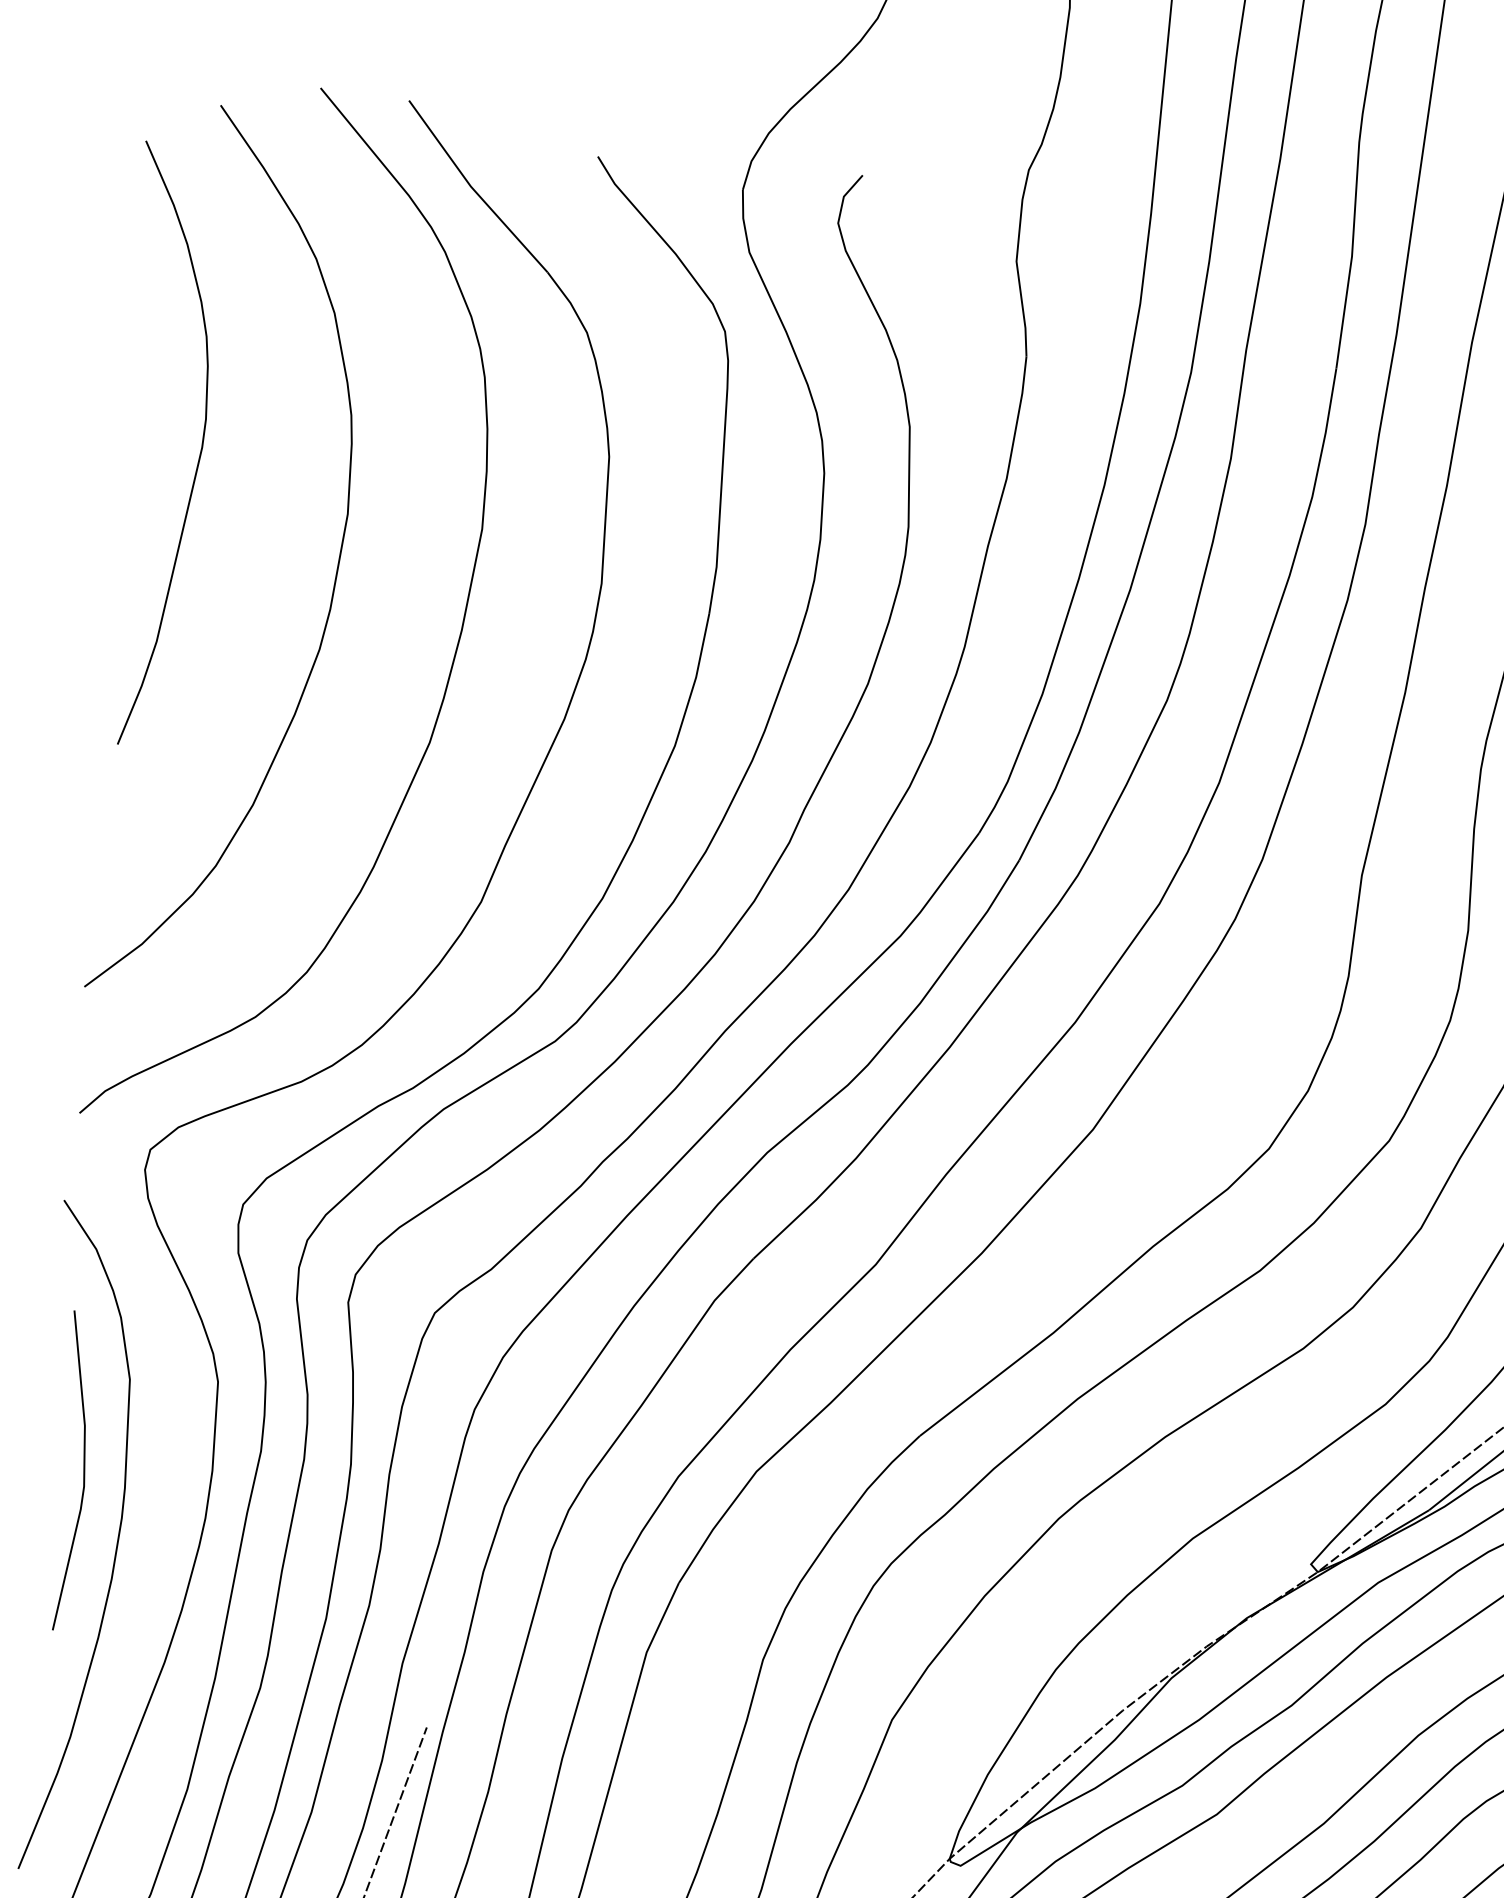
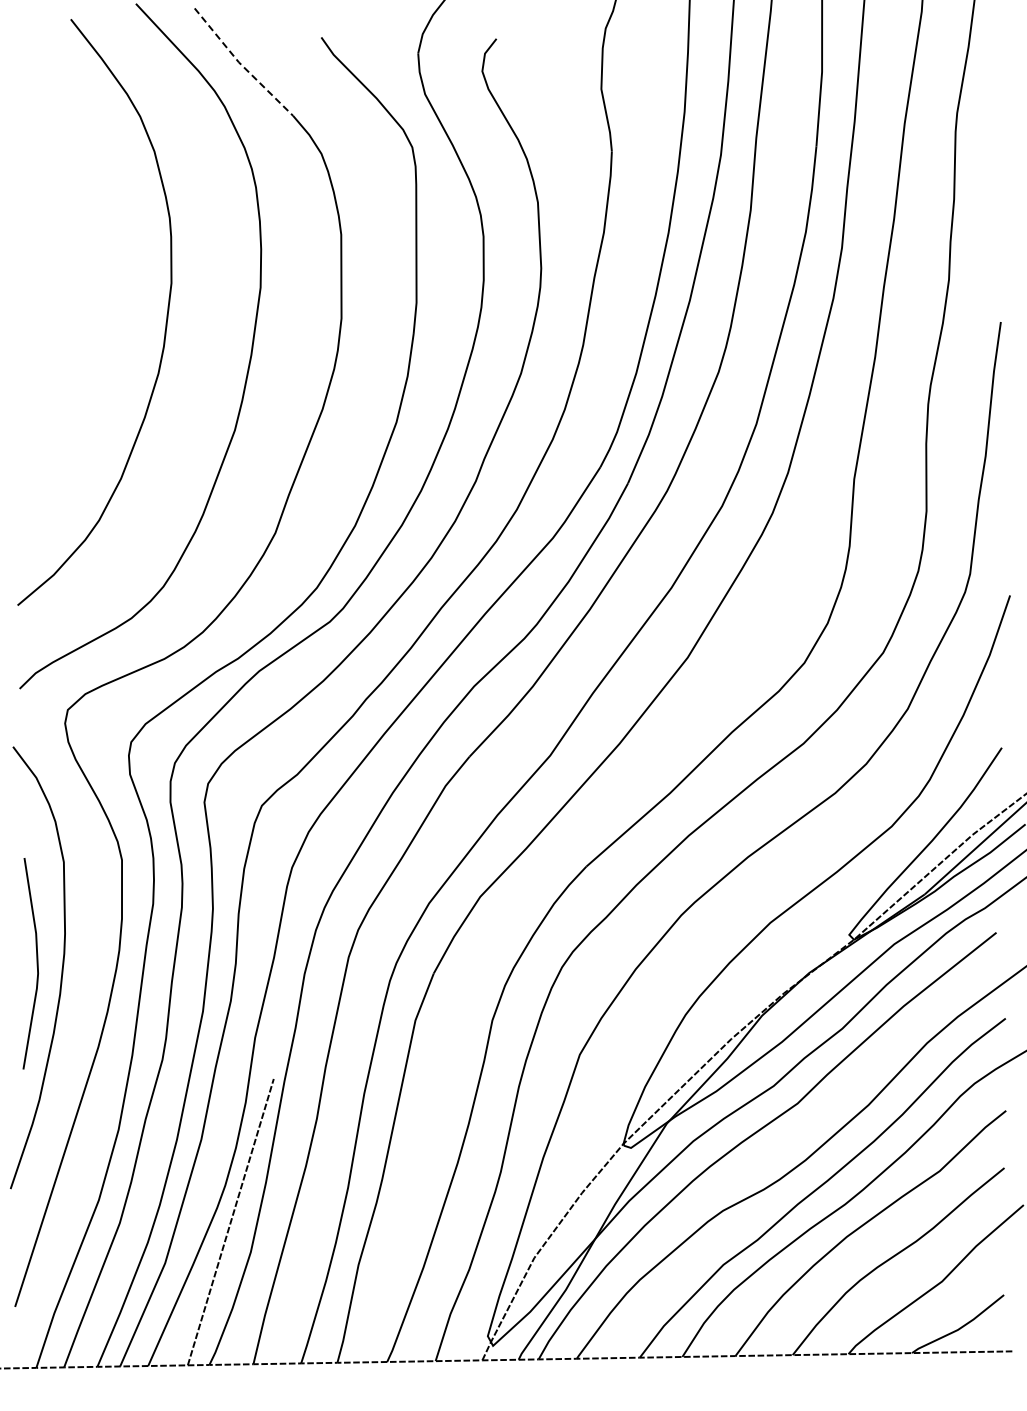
line: (474, 189) -> (241, 64), solid -> dashed
curve: (200, 449) -> (71, 246), removed
line: (82, 1471) -> (36, 963), moved

